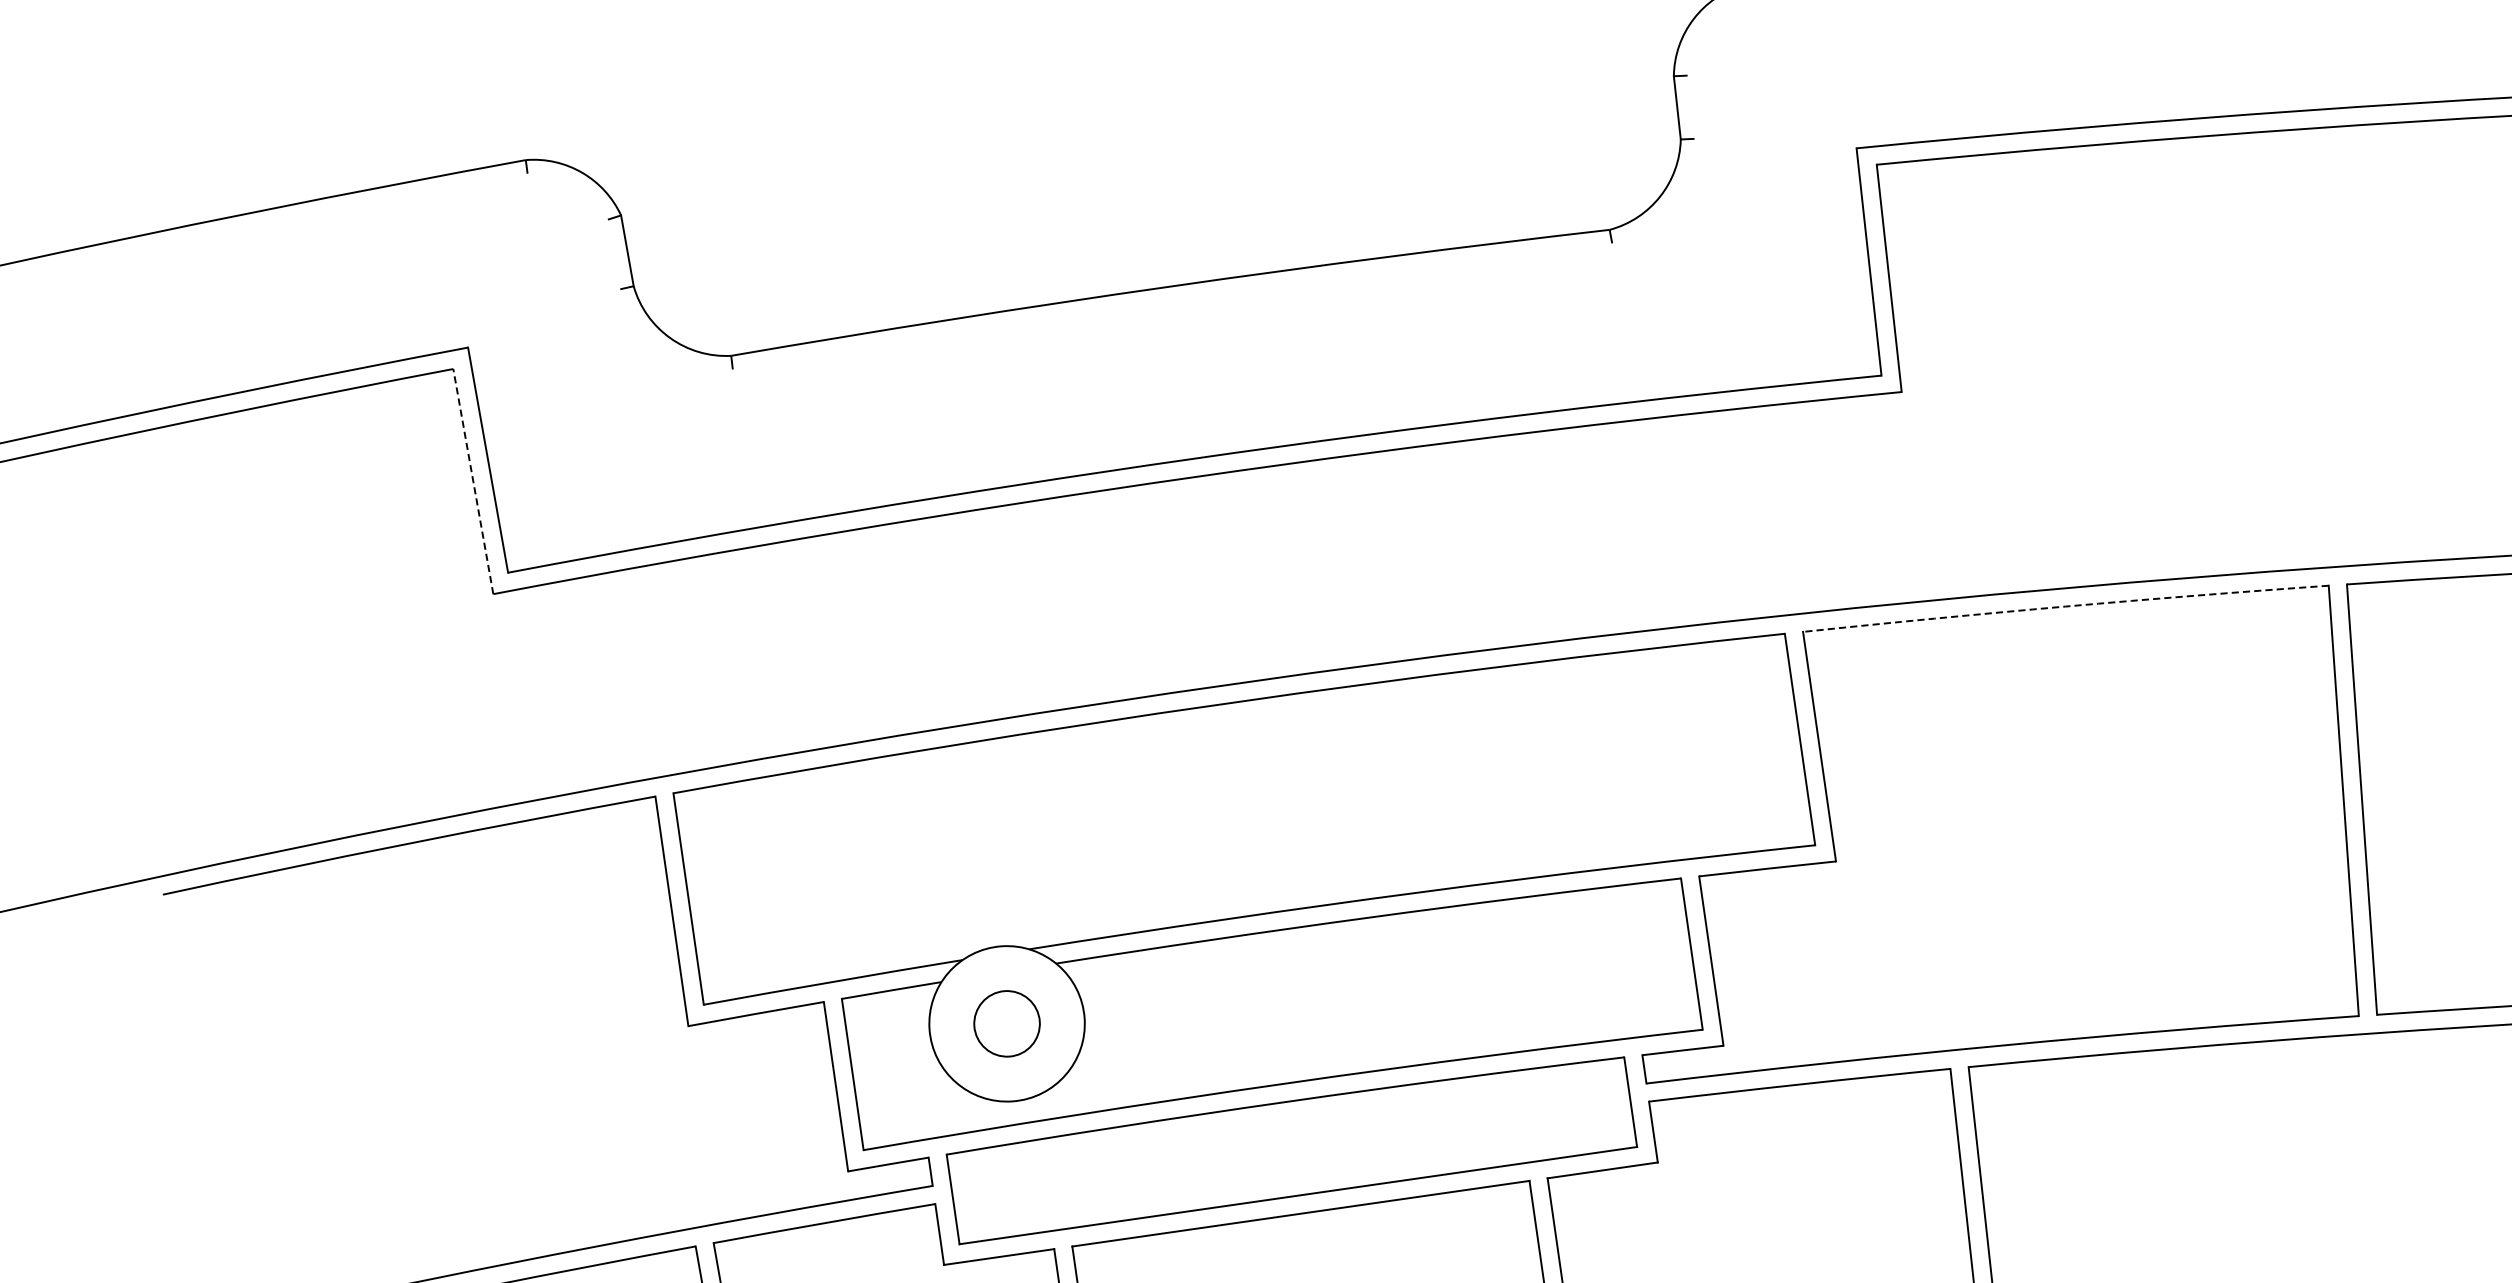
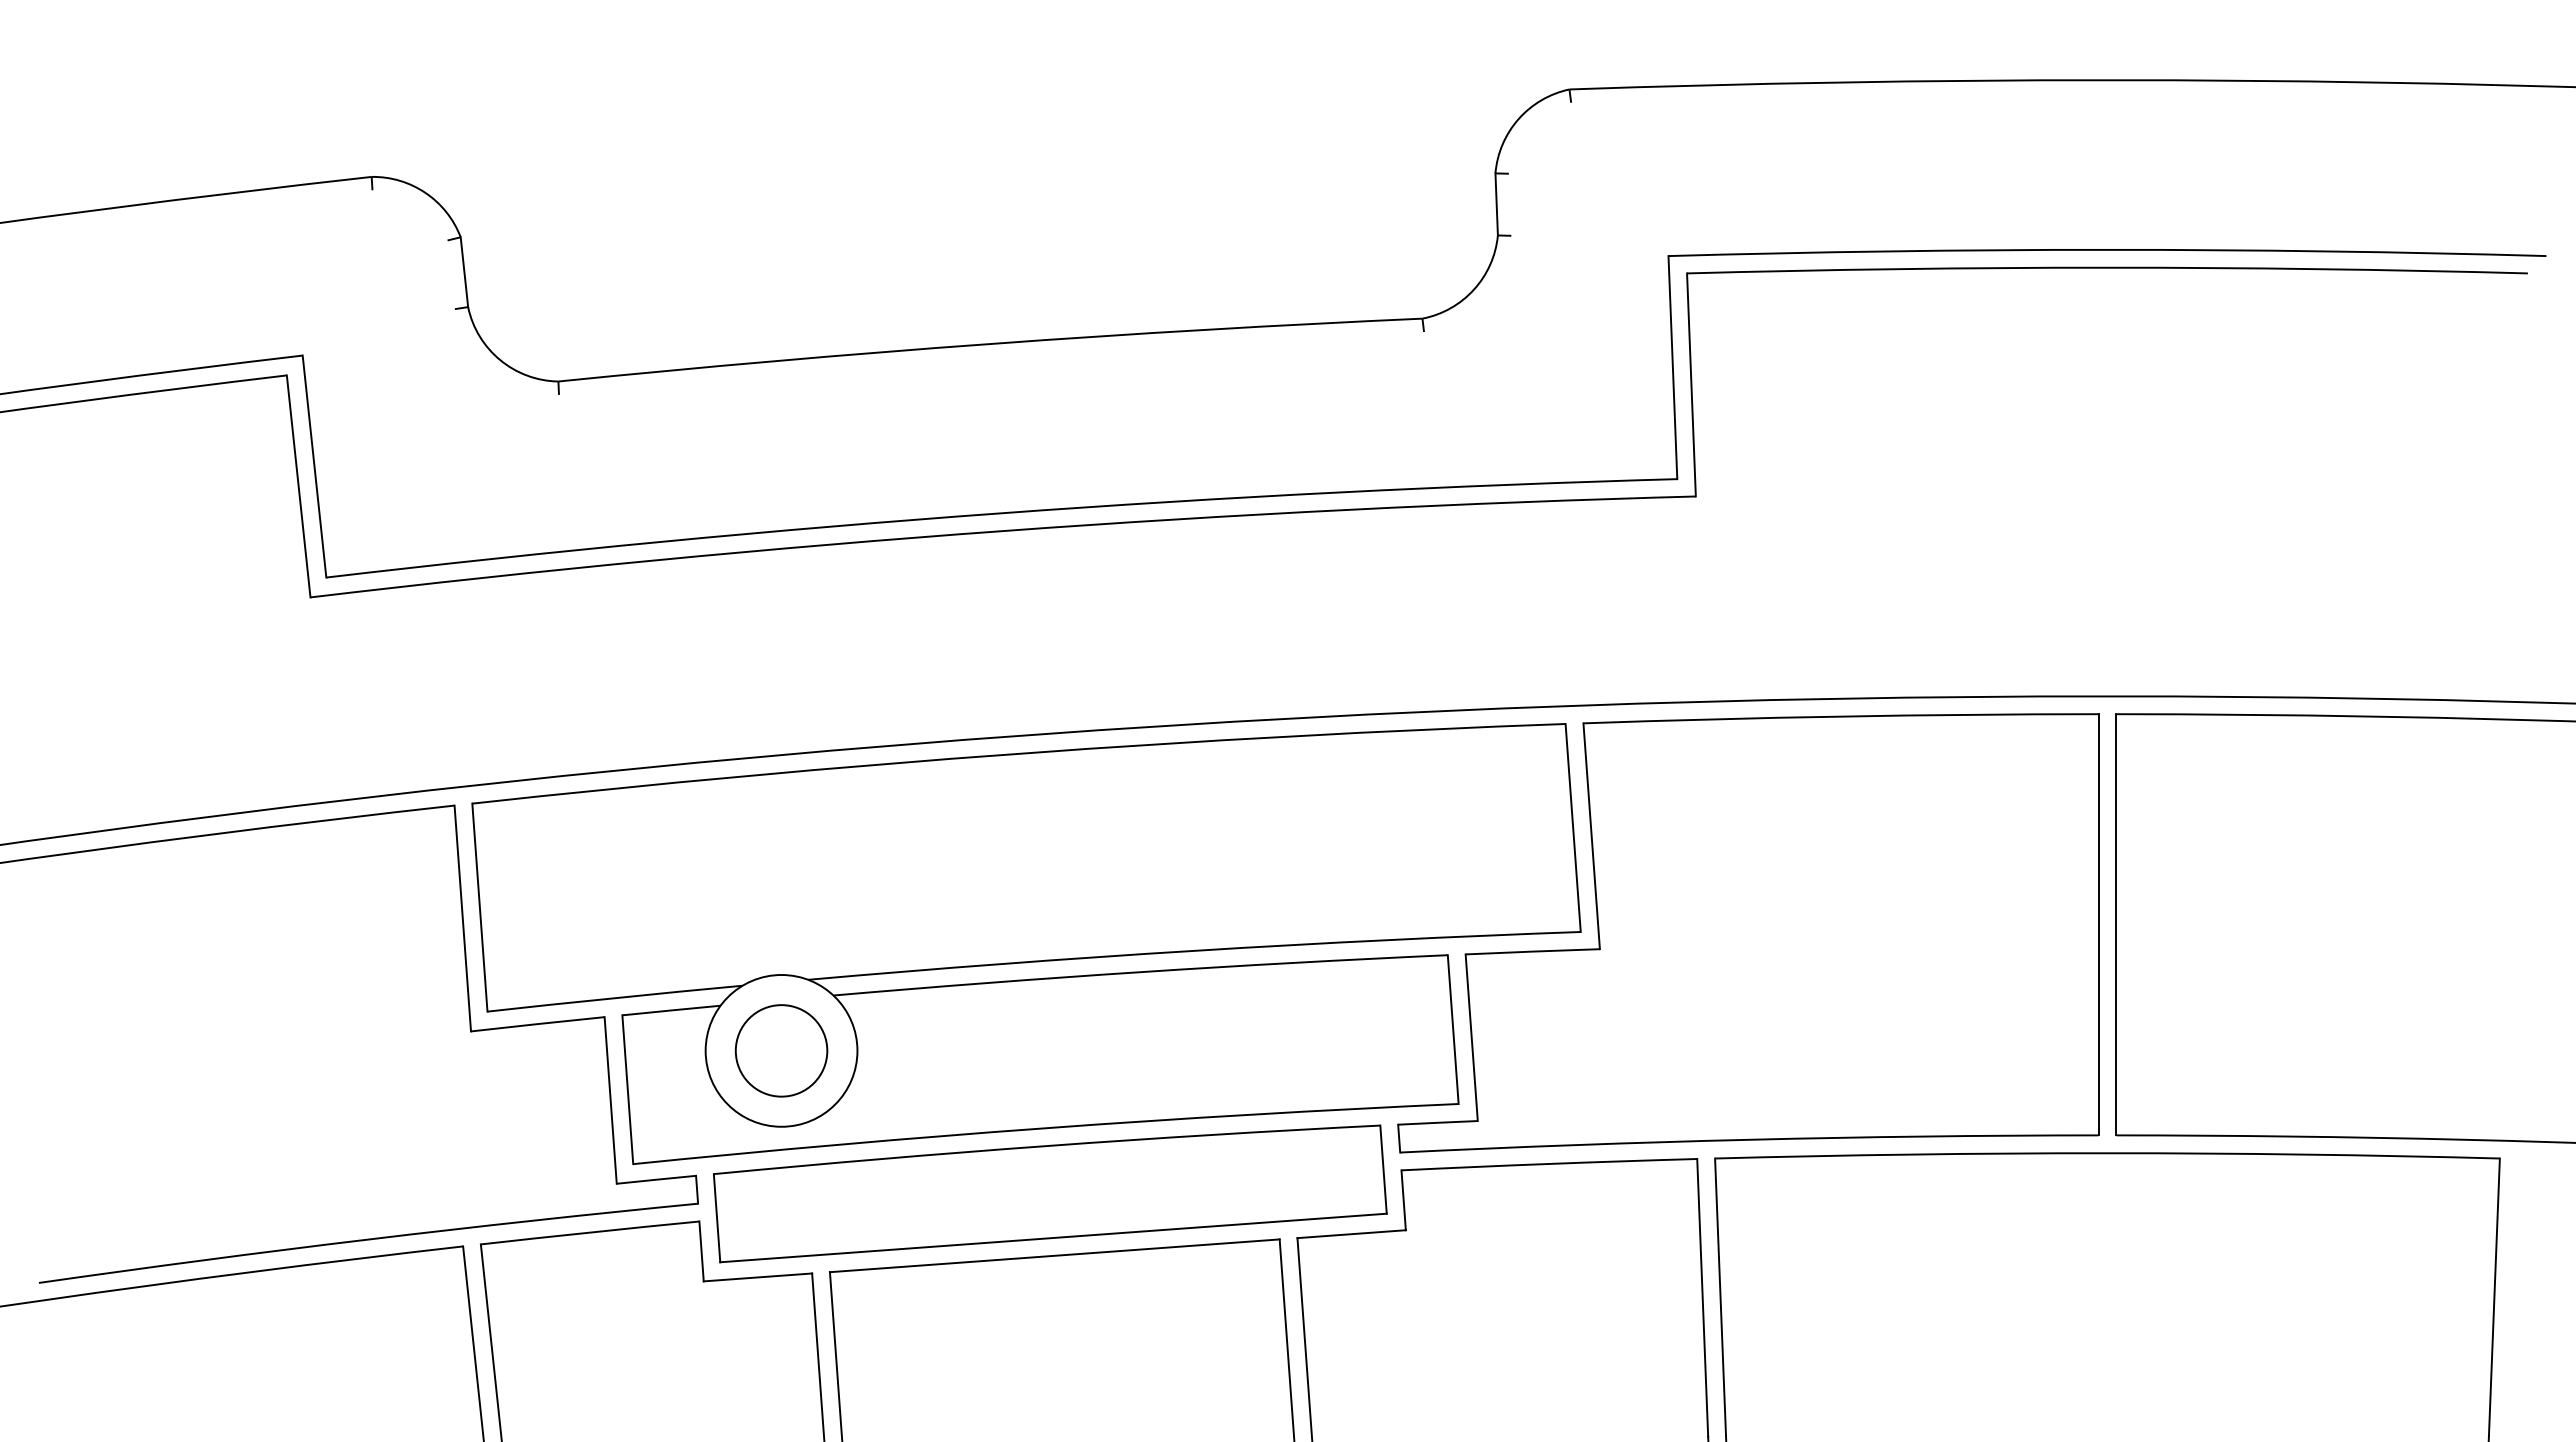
line: (473, 481) -> (298, 486), dashed -> solid
arc: (2065, 606) -> (1840, 716), dashed -> solid
circle: (1007, 1023) -> (781, 1050), size x1.43

